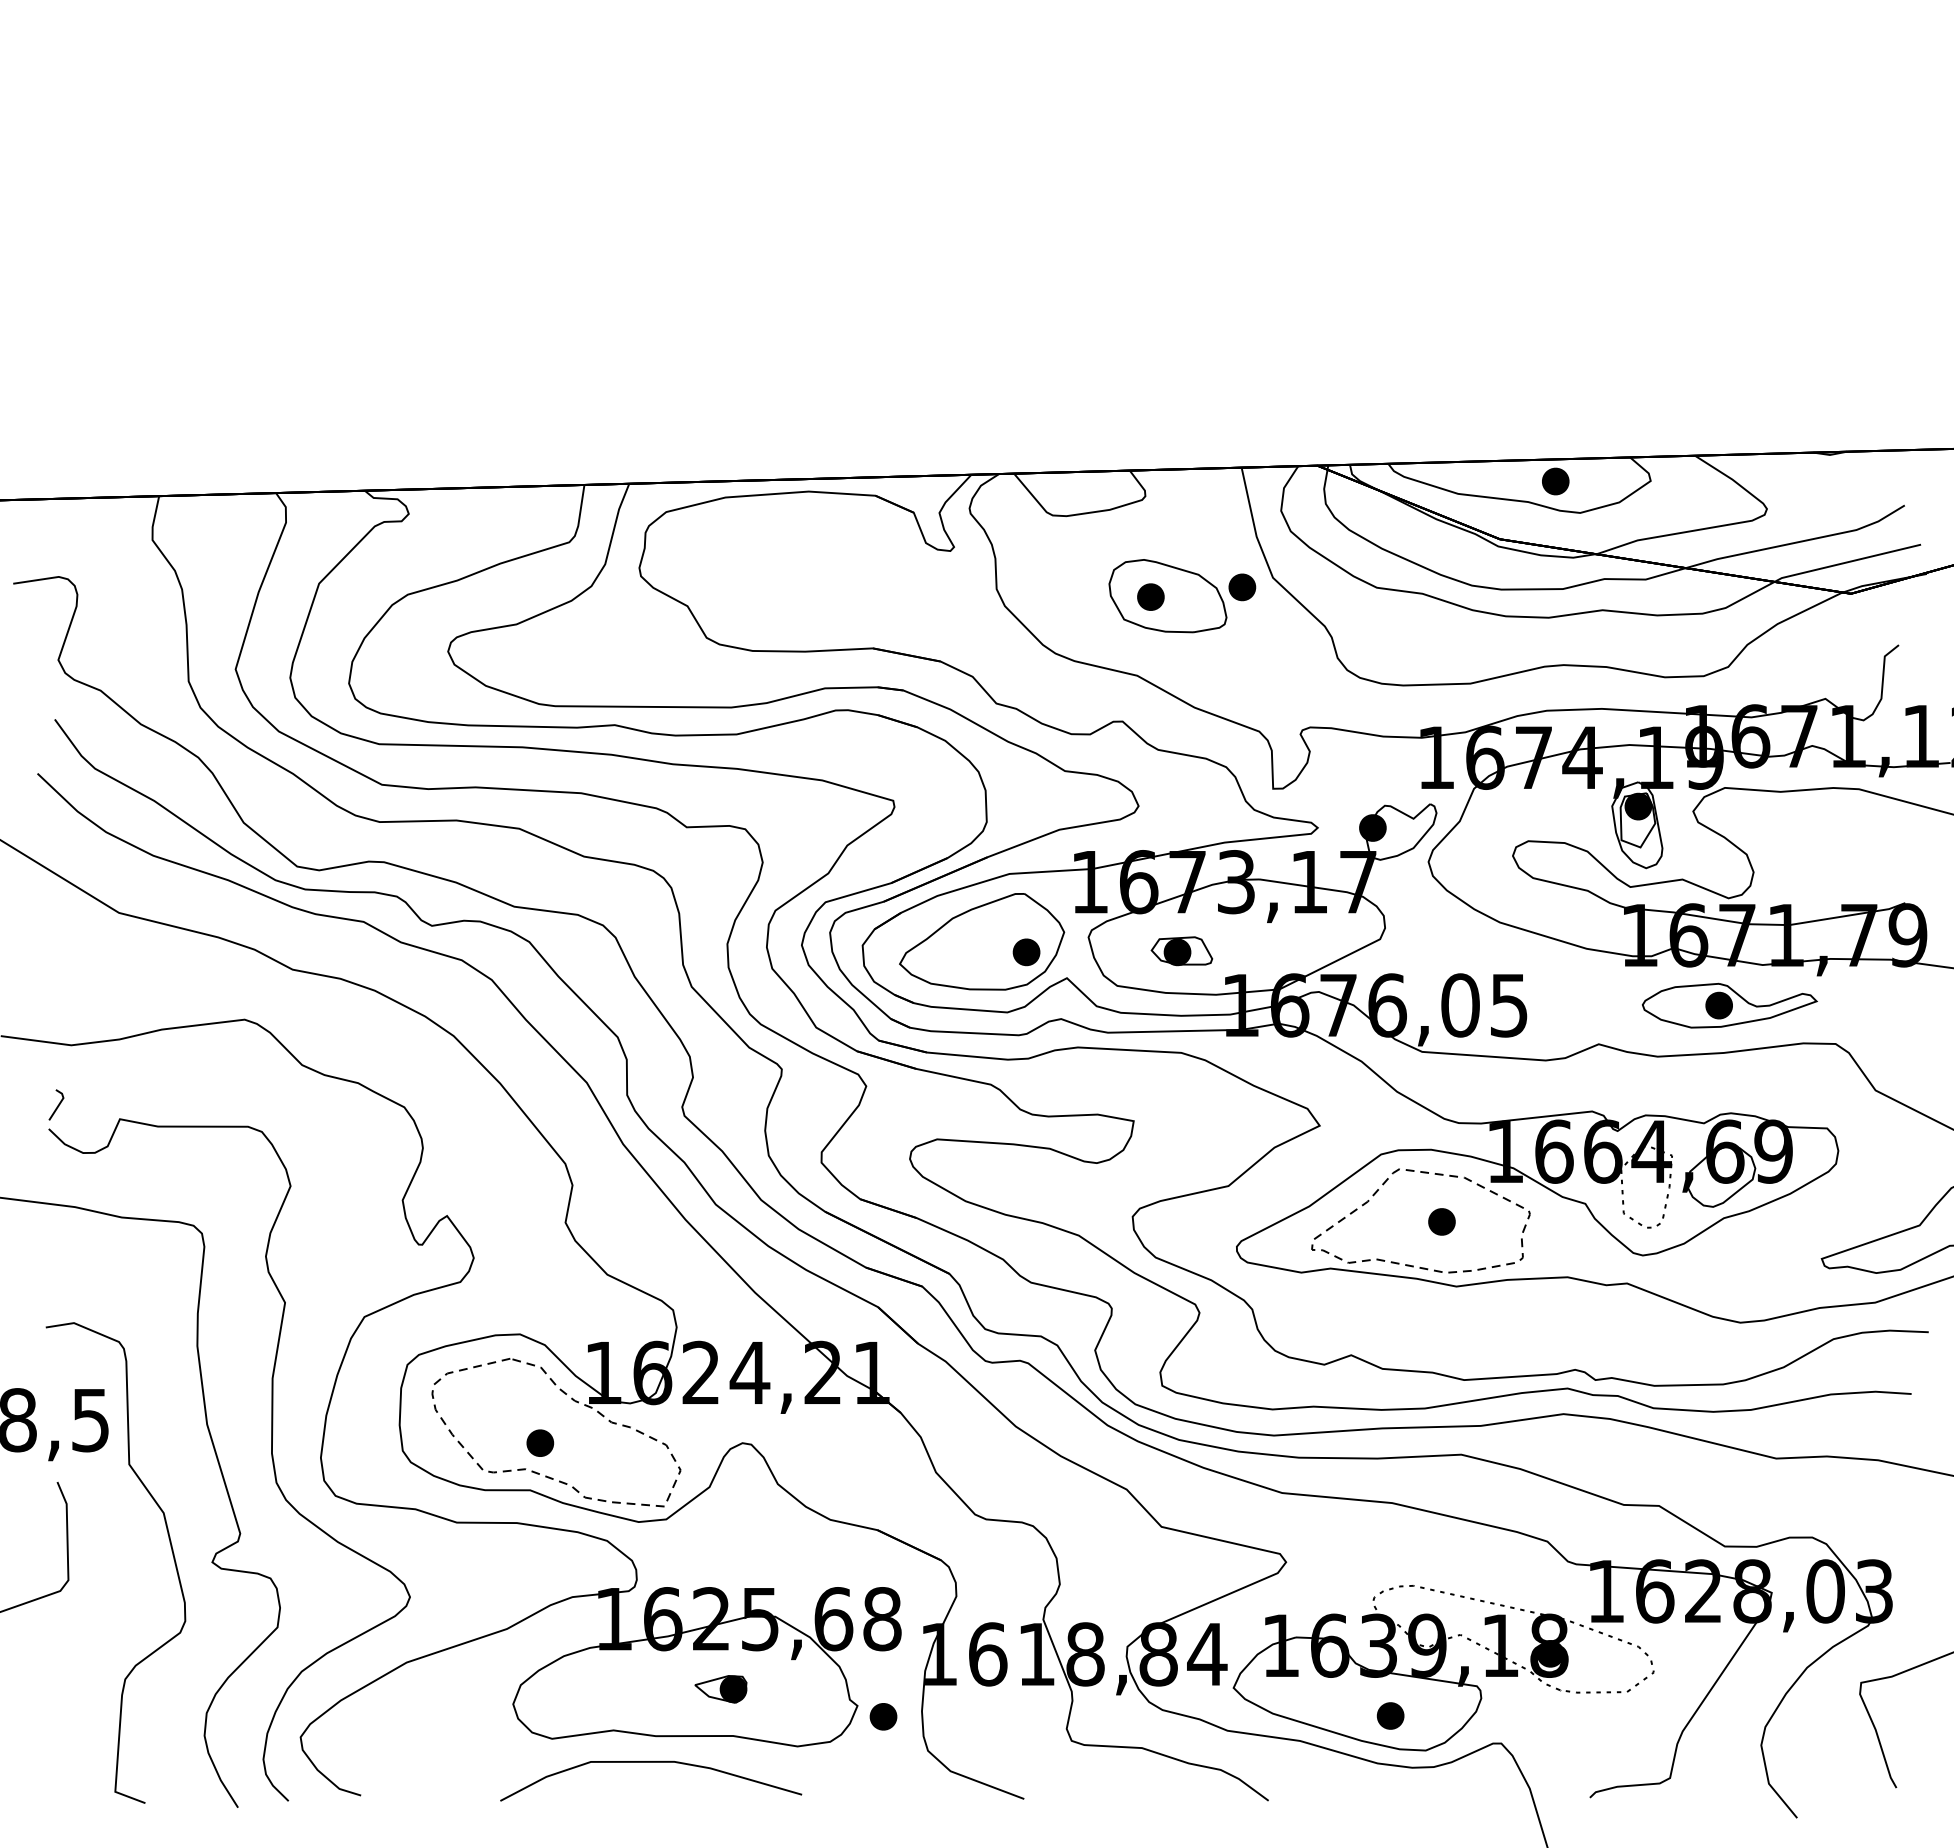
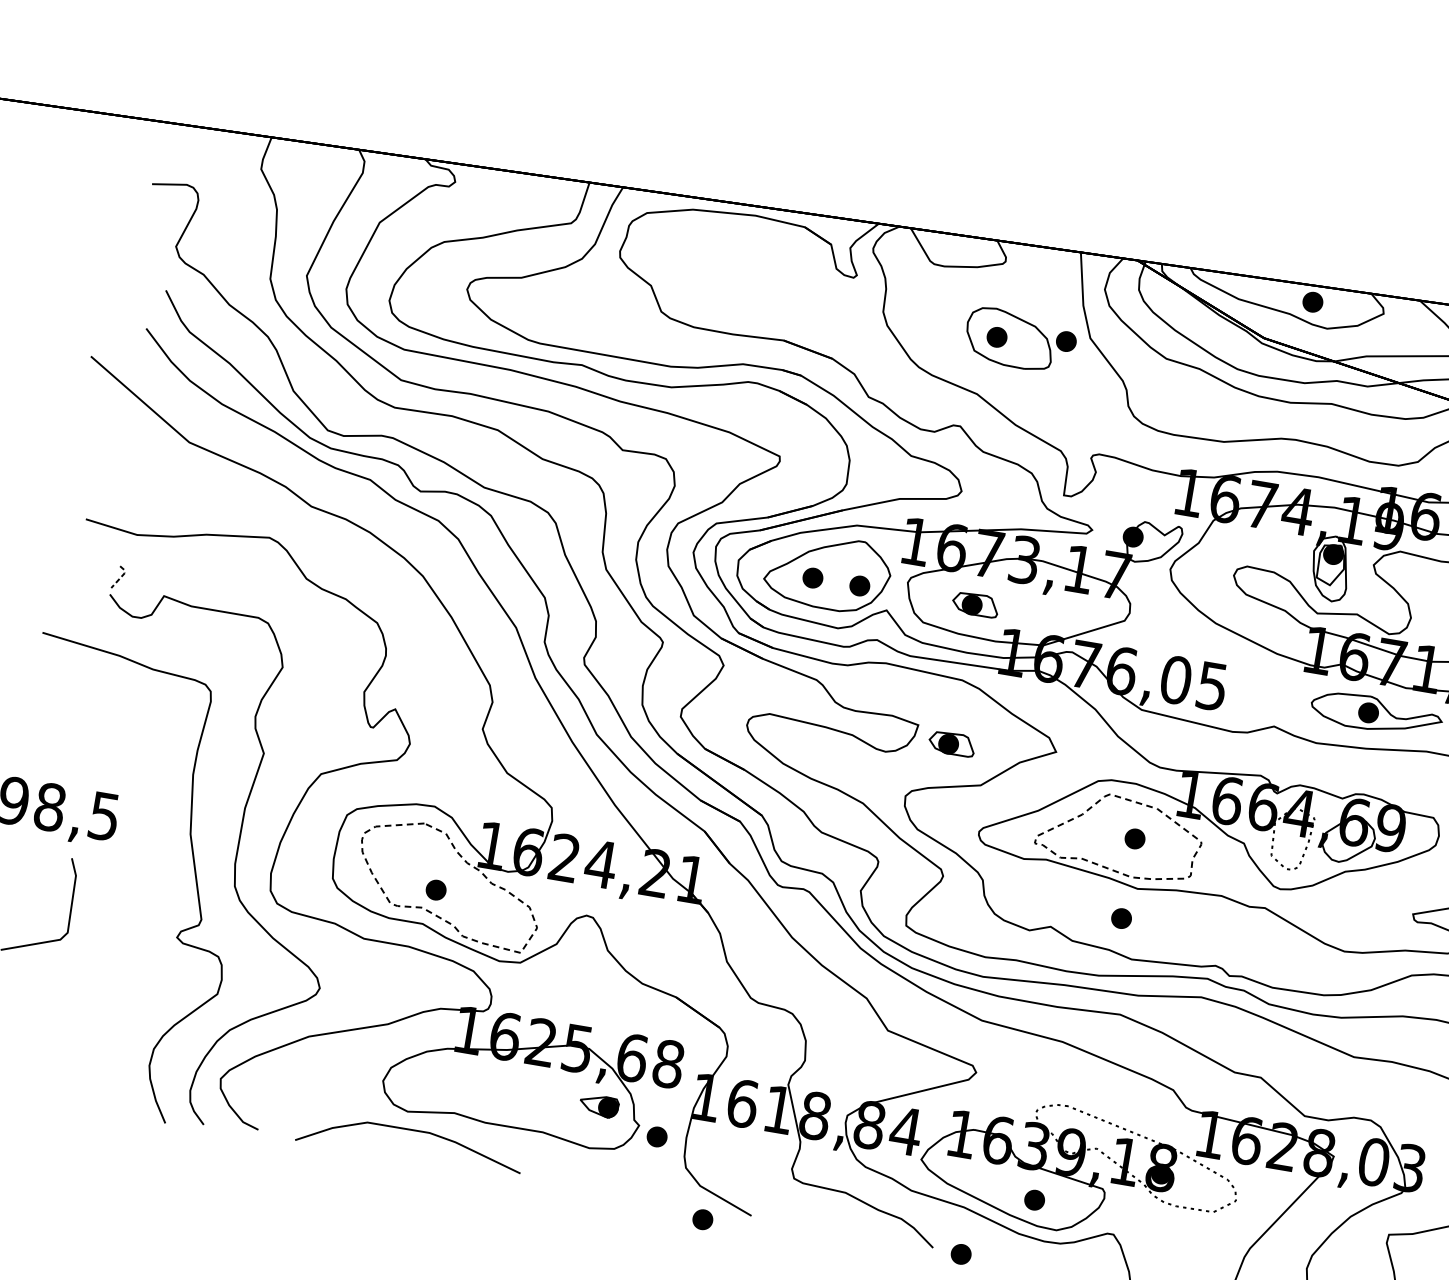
part: (963, 952) -> (812, 578), added
line: (60, 1103) -> (121, 576), solid -> dashed
part: (1181, 1138) -> (951, 744), added
part: (1441, 1328) -> (1121, 918), added
curve: (170, 1547) -> (147, 921), removed
part: (720, 1689) -> (598, 1106), moved
curve: (651, 1762) -> (412, 1130), moved
part: (1306, 1802) -> (961, 1253), added
part: (961, 1814) -> (702, 1219), added

